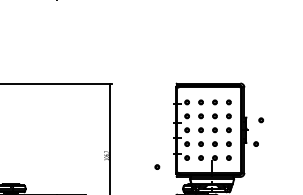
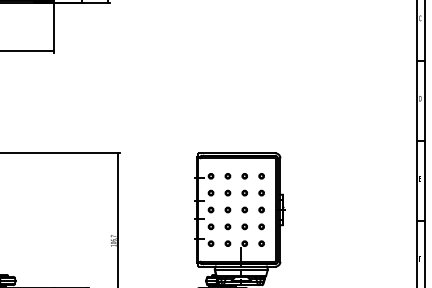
part: (260, 119) -> (300, 197), removed
part: (256, 143) -> (294, 226), removed
part: (156, 166) -> (174, 254), removed

